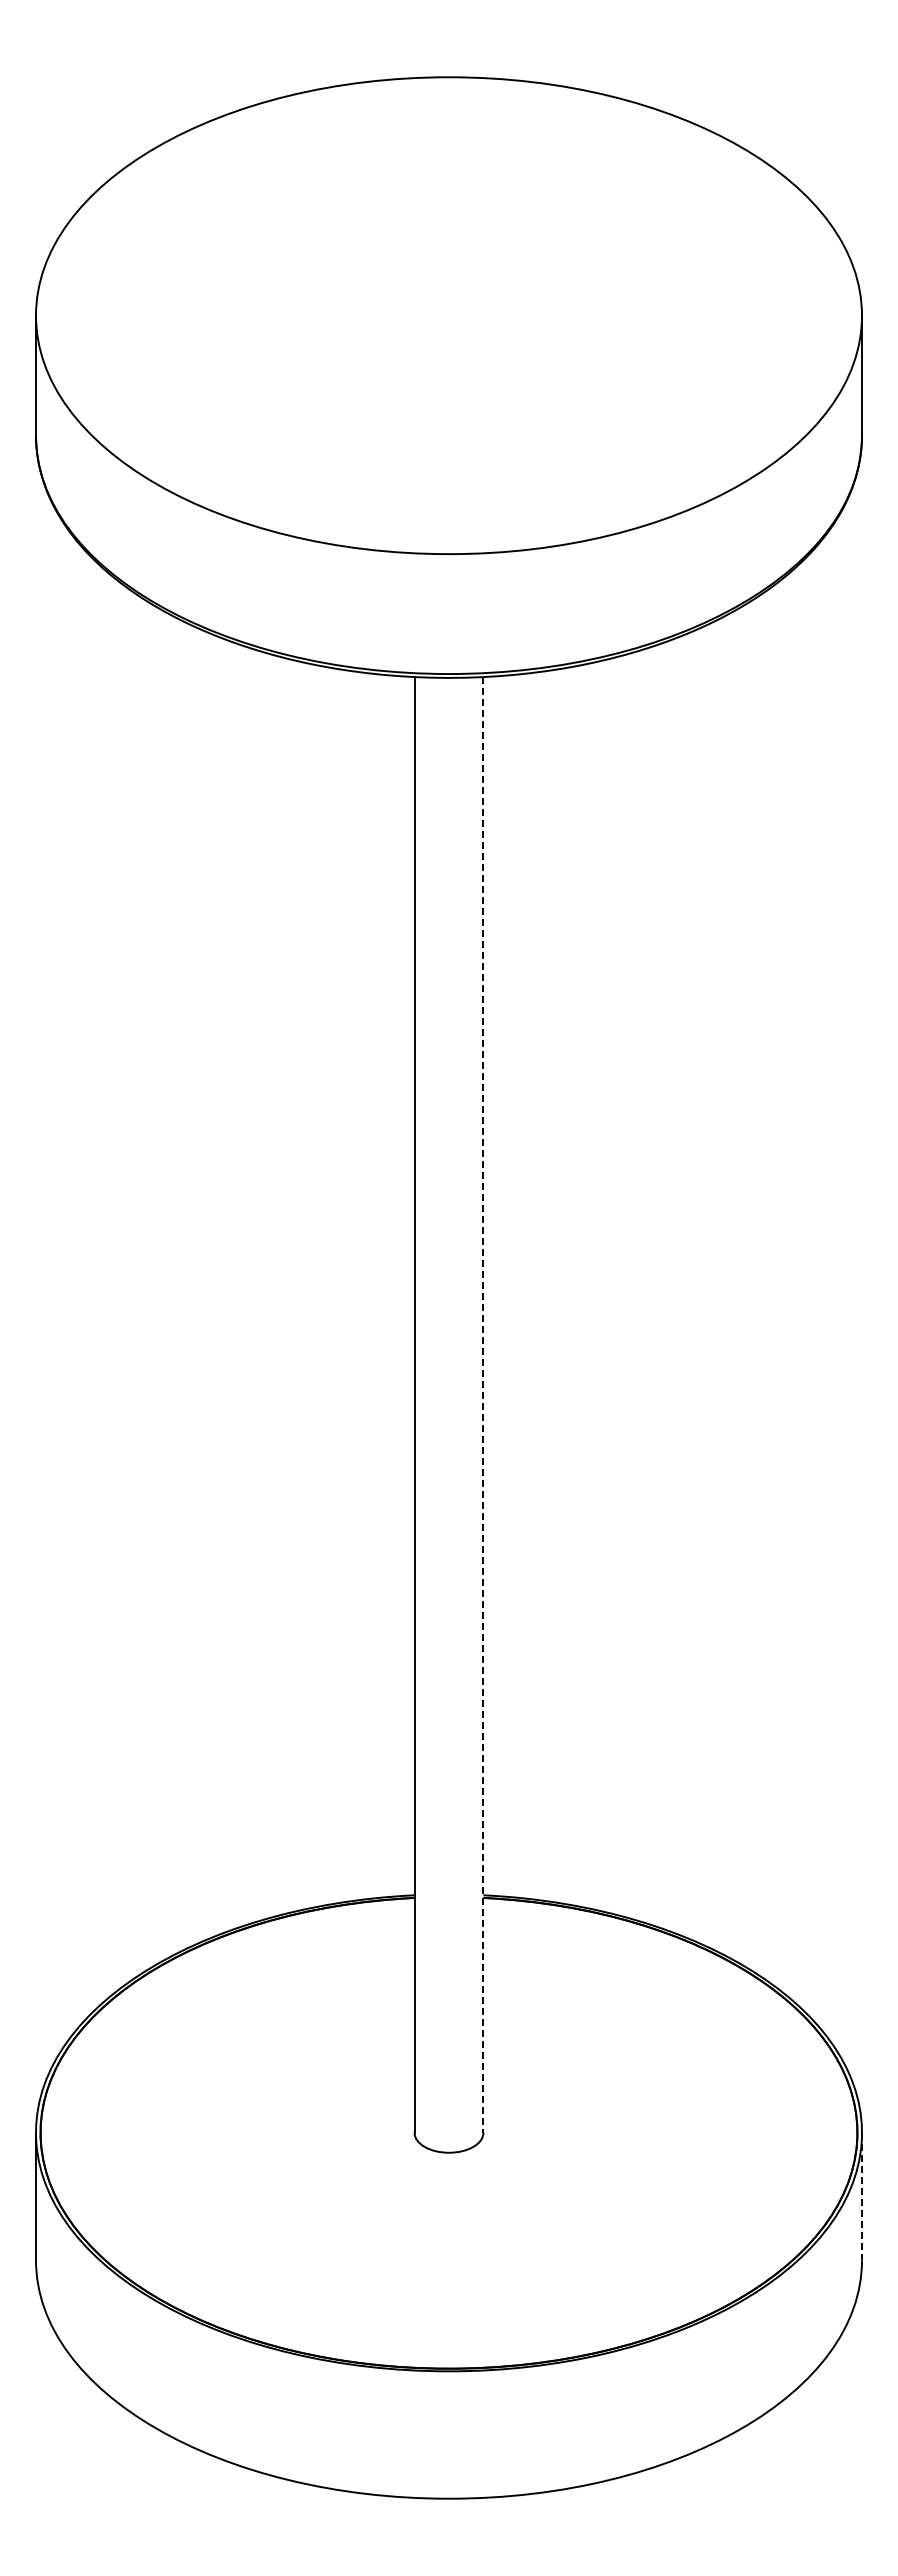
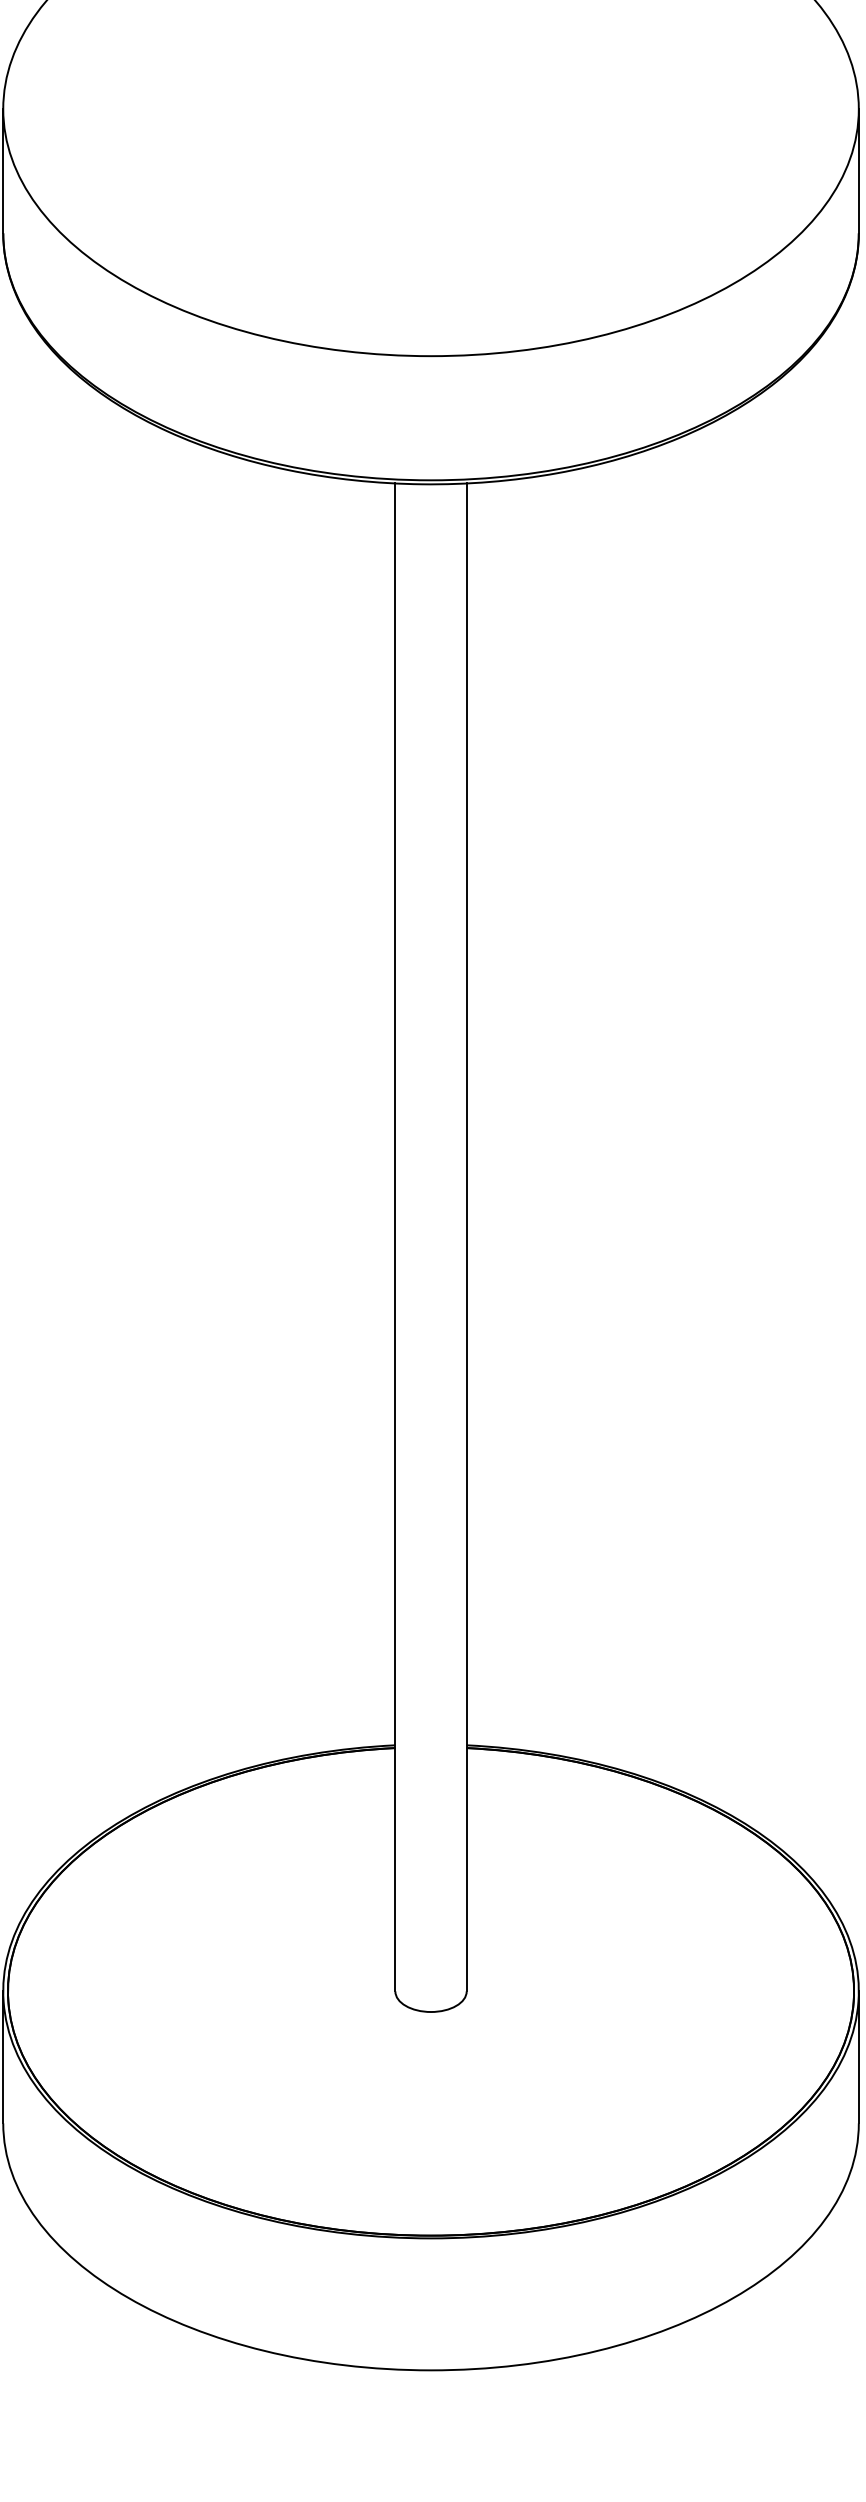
line: (483, 1404) -> (466, 1236), dashed -> solid
line: (862, 2196) -> (859, 2057), dashed -> solid

